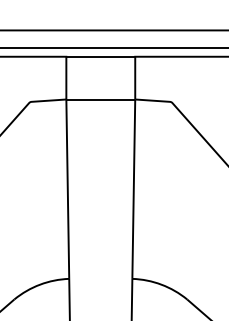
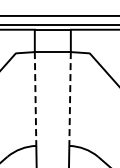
line: (67, 190) -> (35, 99), solid -> dashed
line: (134, 190) -> (70, 99), solid -> dashed

